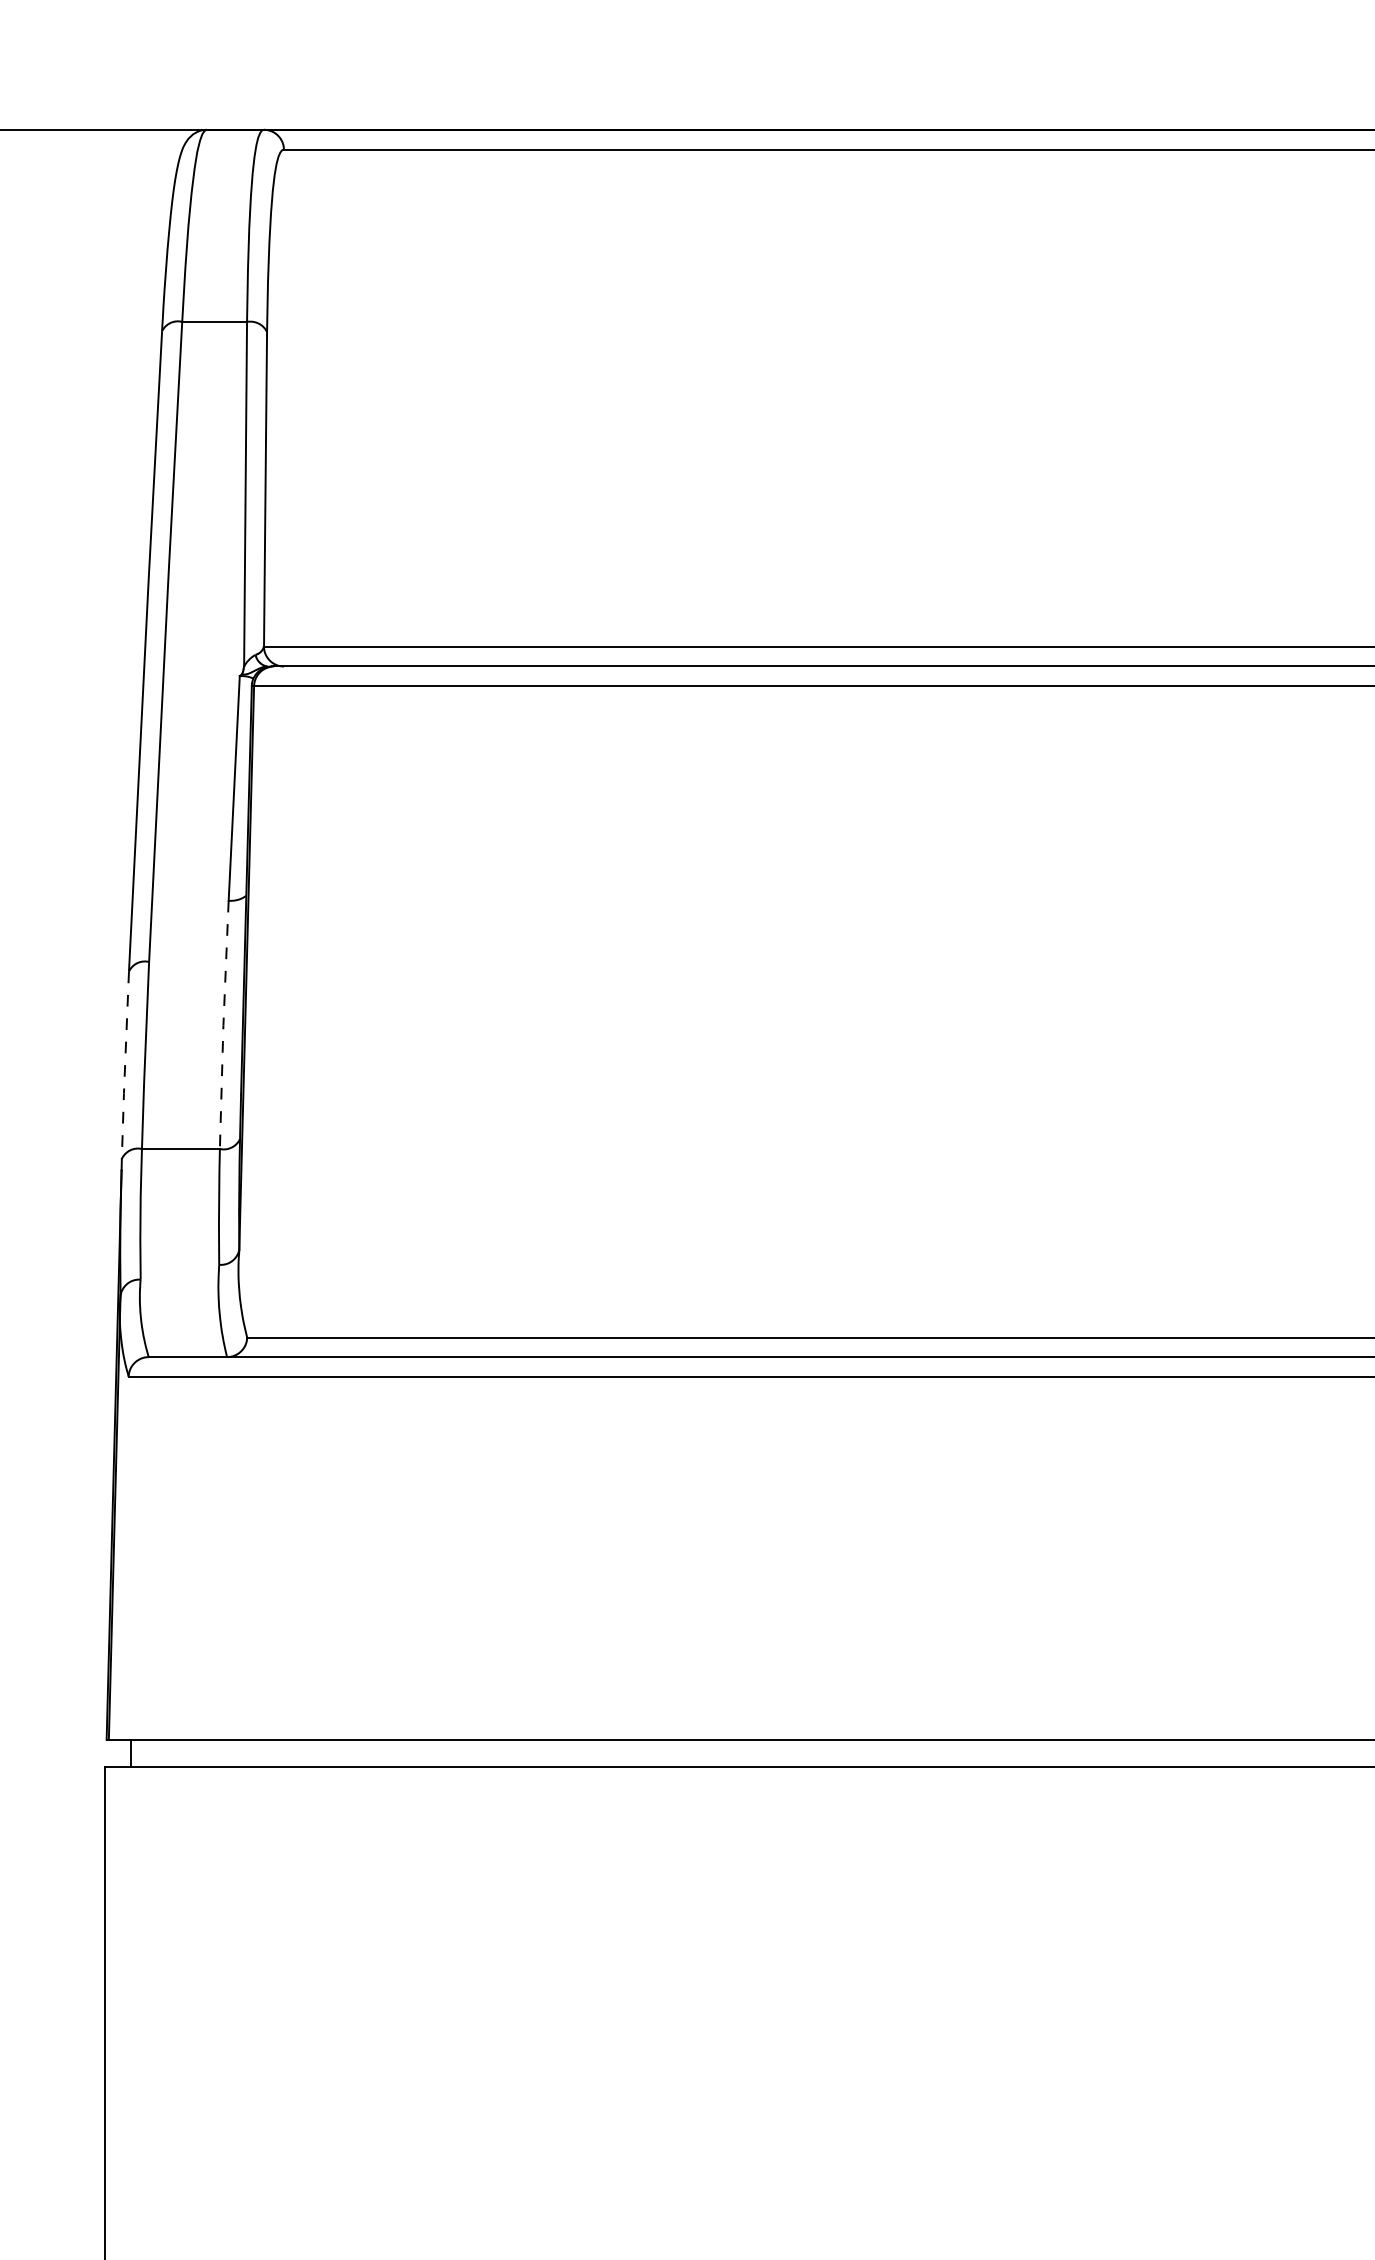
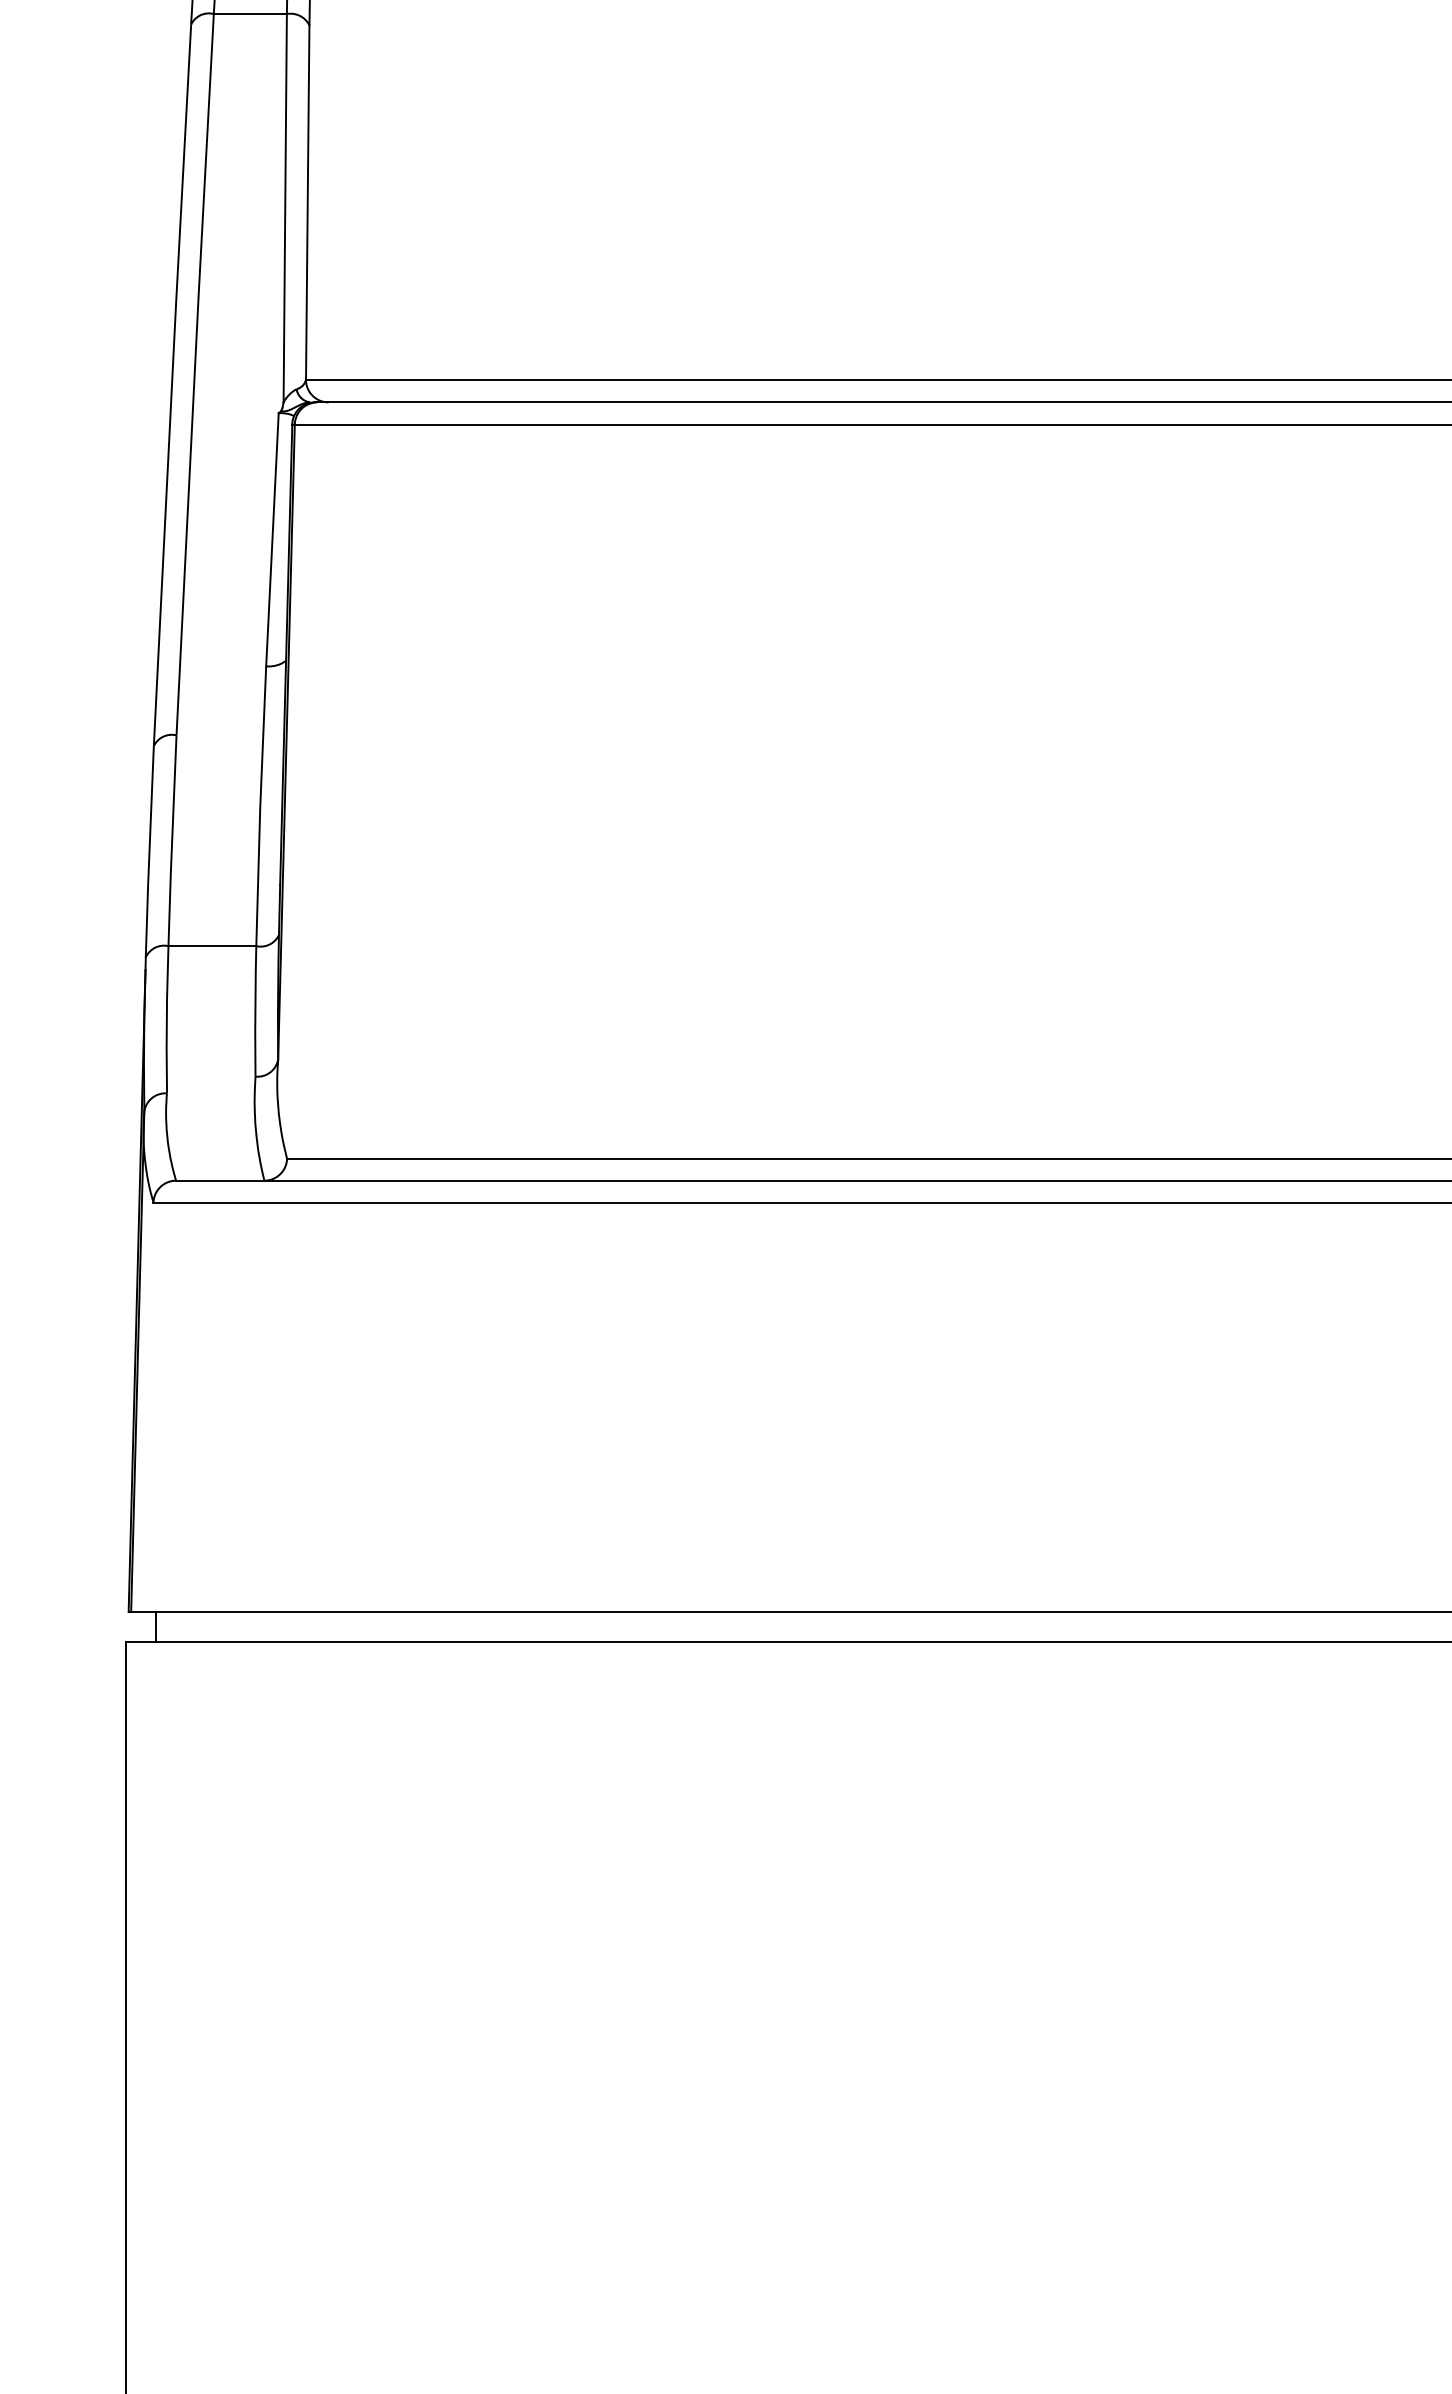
line: (223, 1025) -> (260, 806), dashed -> solid
line: (125, 1065) -> (149, 852), dashed -> solid

